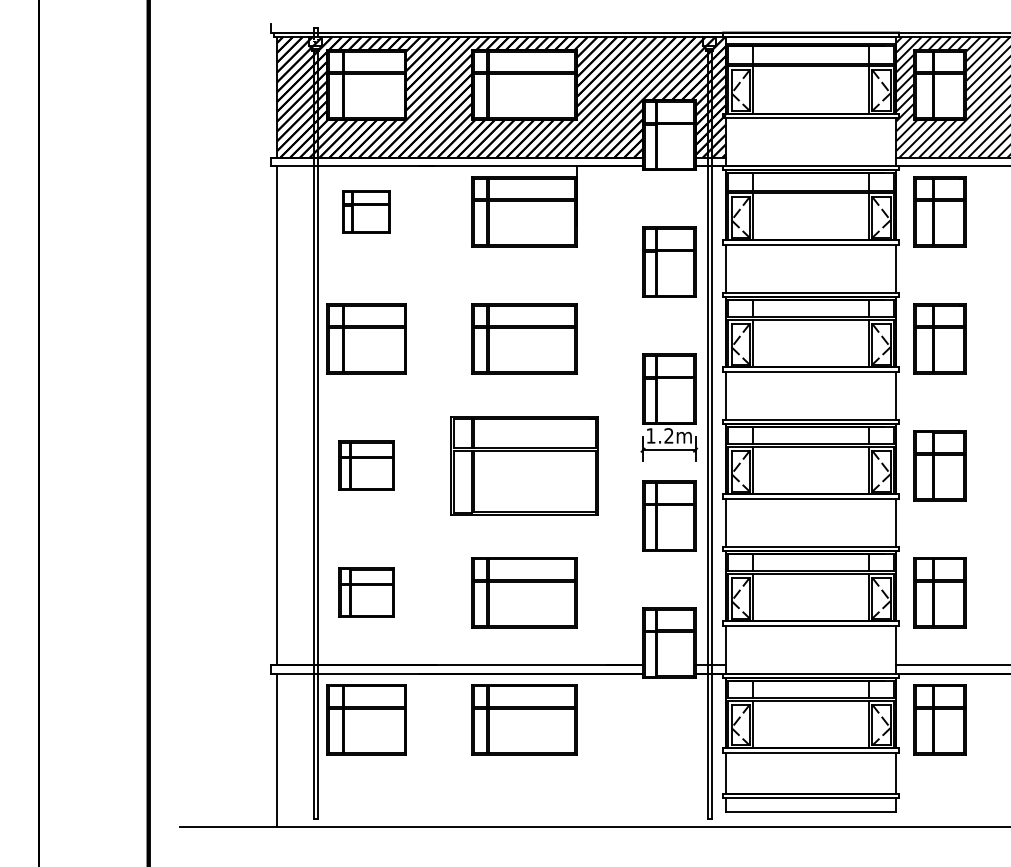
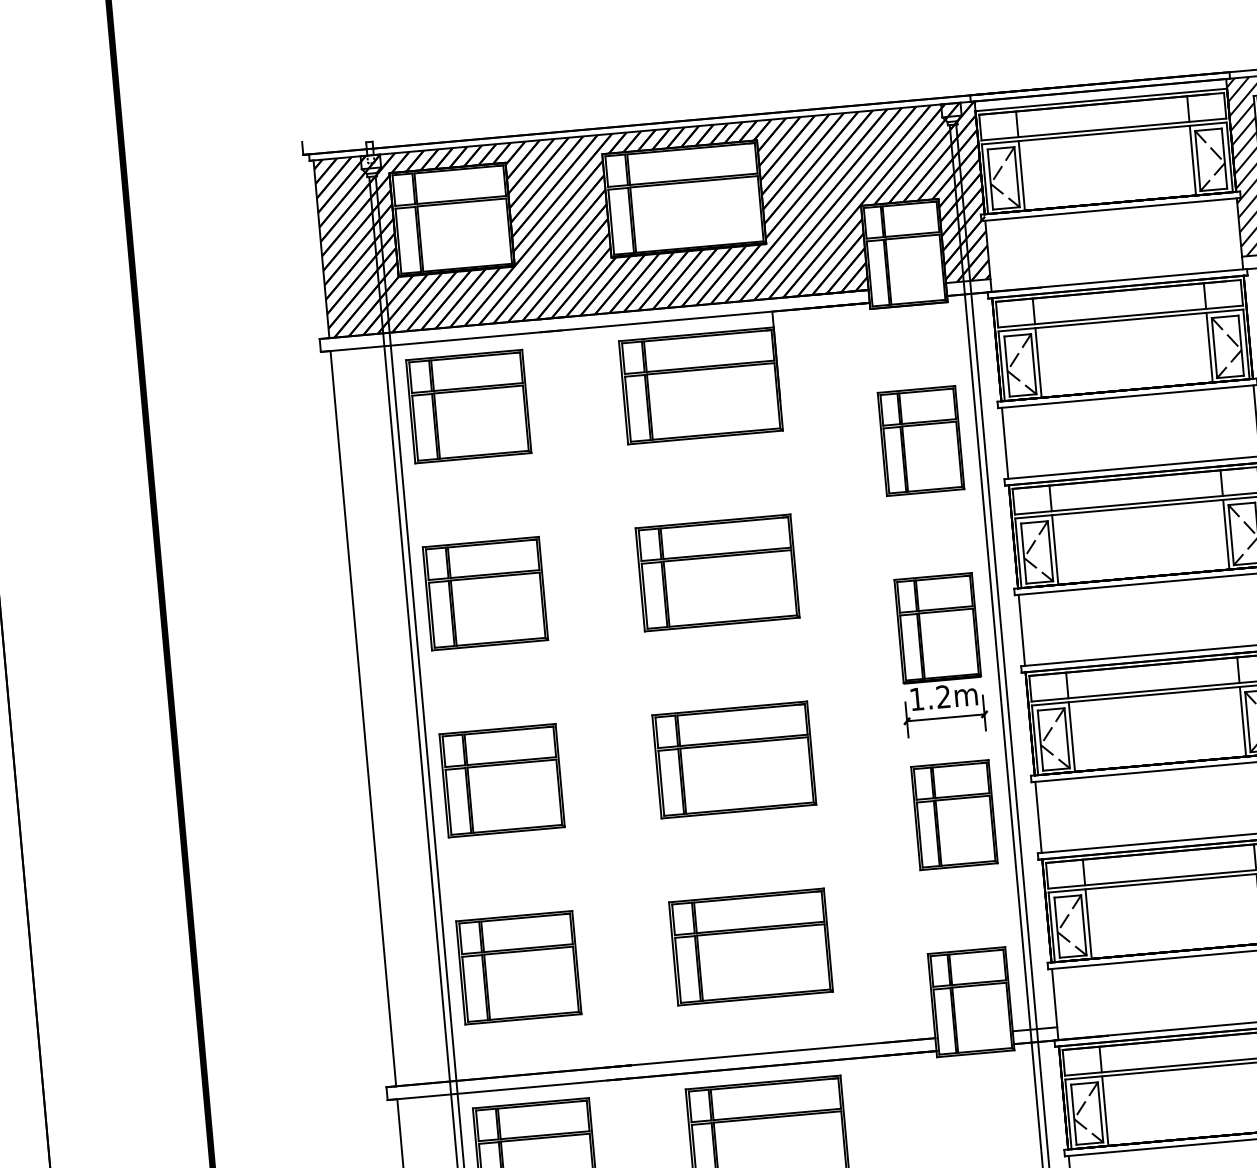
part: (366, 211) -> (468, 405), size x1.67
part: (366, 465) -> (501, 780), size x1.43
part: (524, 465) -> (734, 759), size x0.71
part: (366, 592) -> (518, 967), size x1.43

